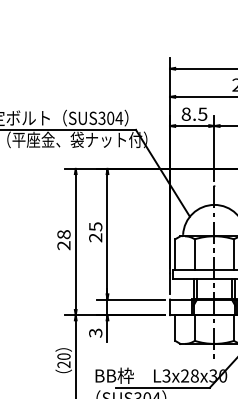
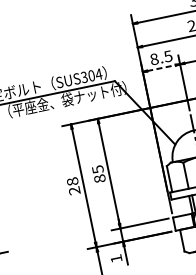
line: (192, 126) -> (161, 68), solid -> dashed
text: (95, 237) -> (99, 178), 25 -> 85
text: (95, 332) -> (116, 258), 3 -> 1

